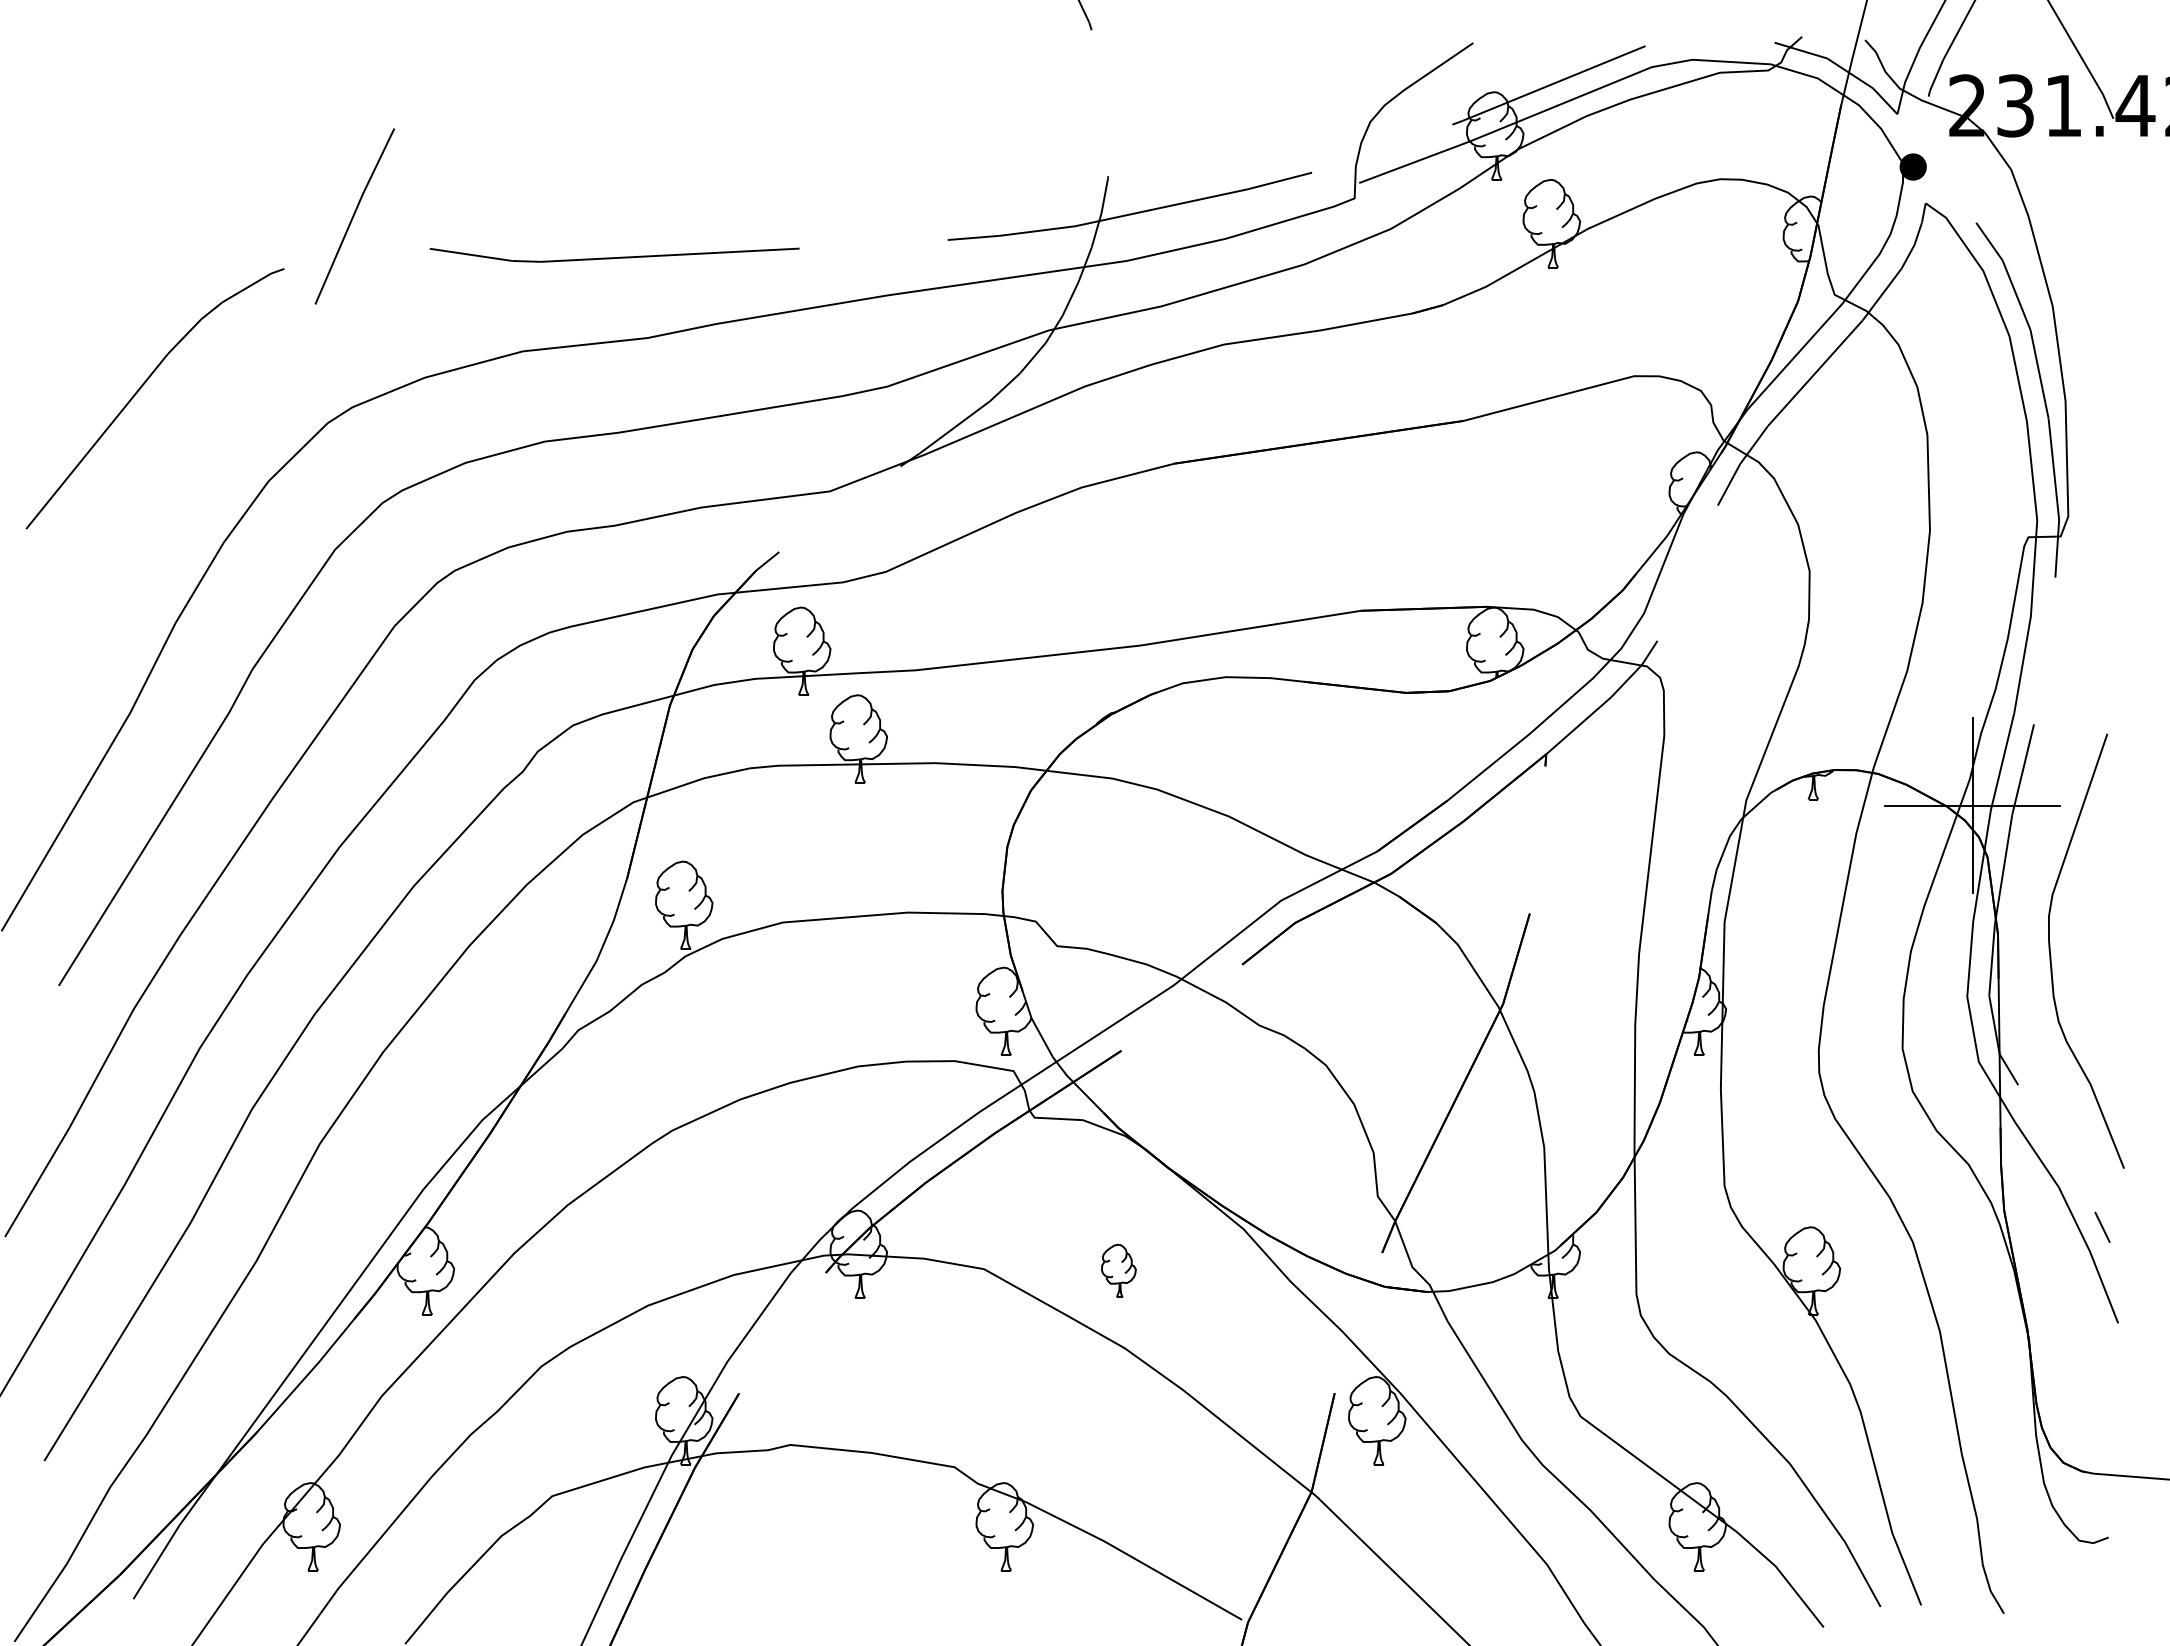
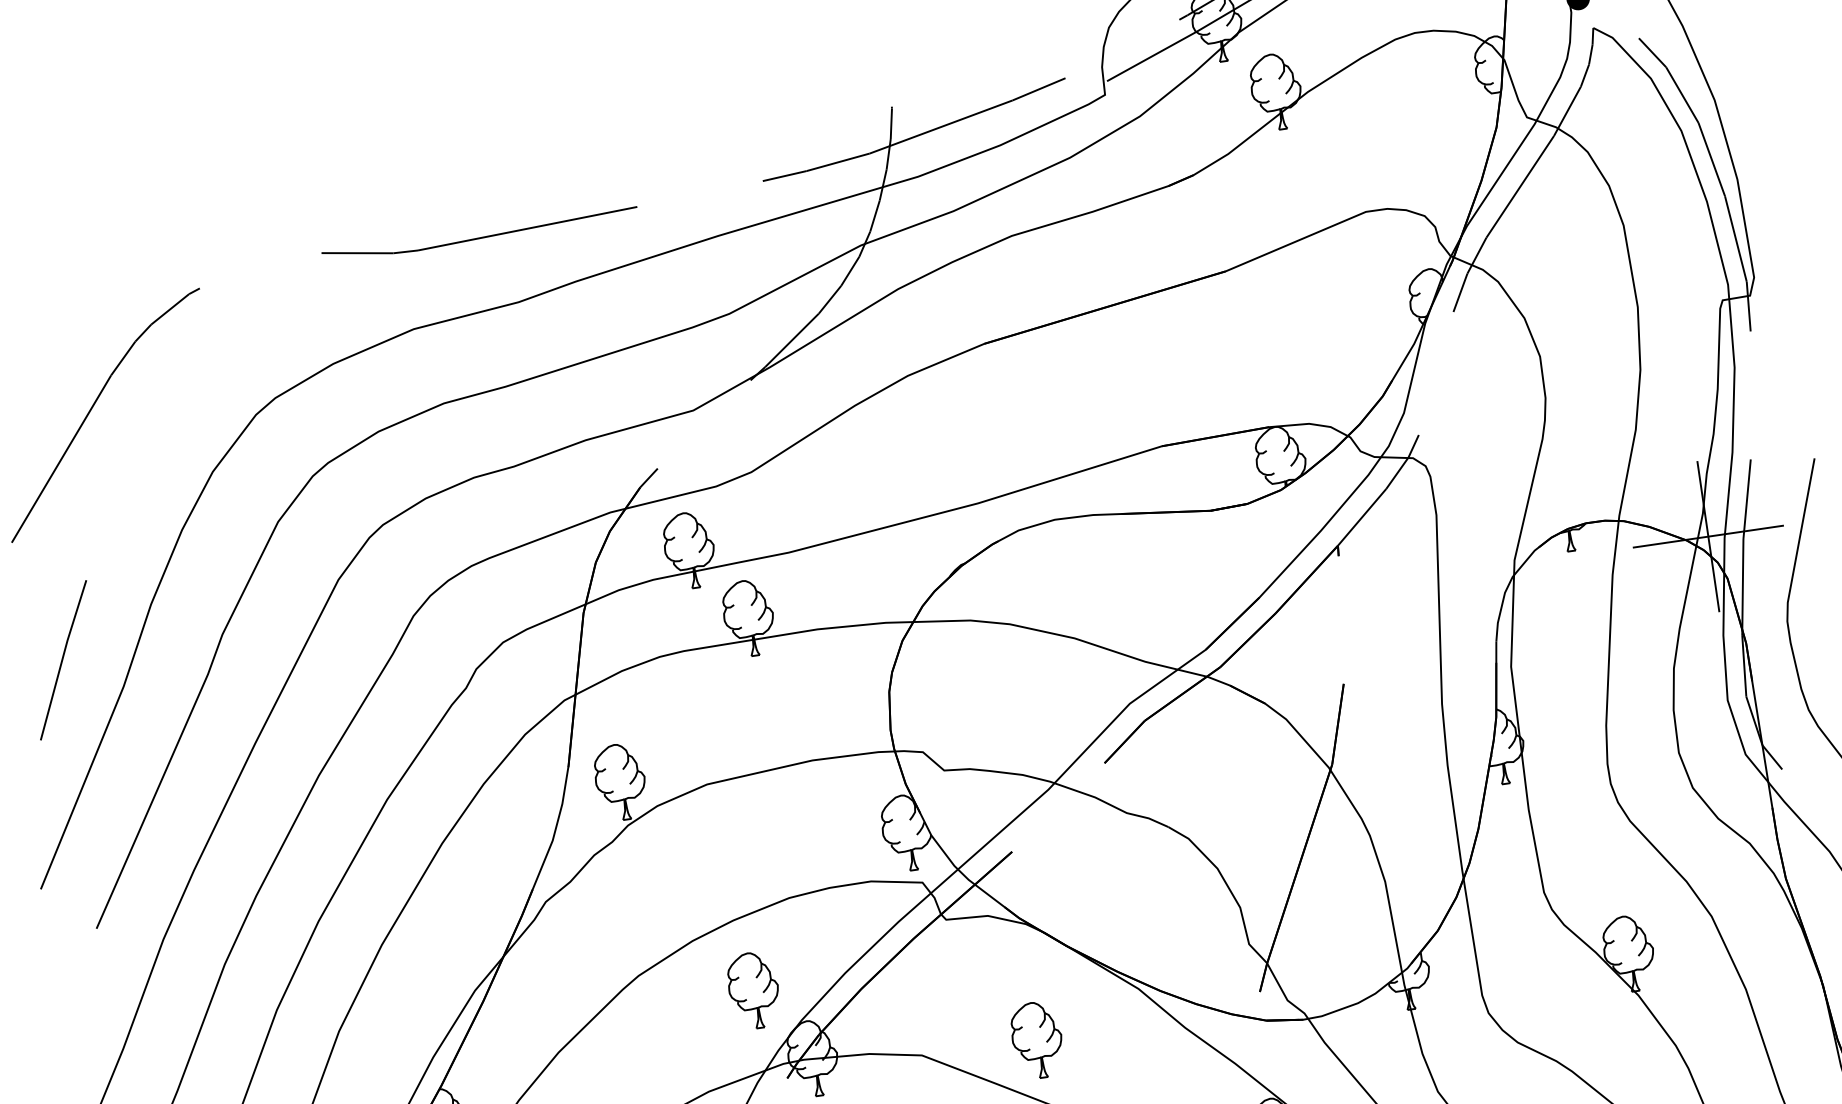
line: (354, 216) -> (63, 660), moved
part: (802, 1166) -> (754, 990), added
part: (1118, 1270) -> (1036, 1039), size x1.67

